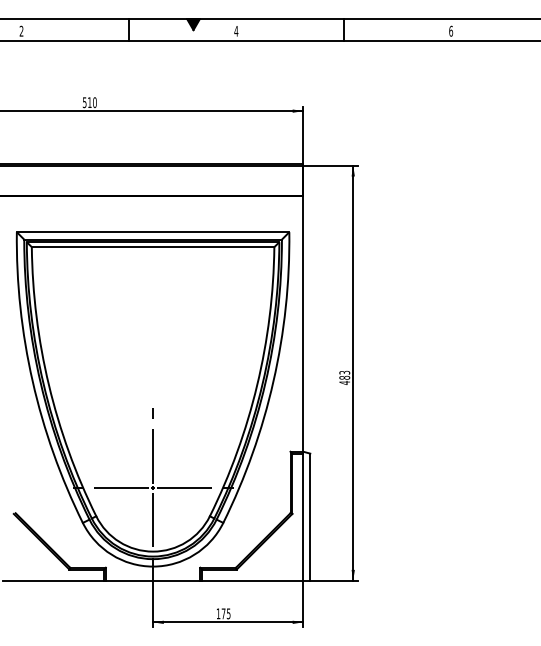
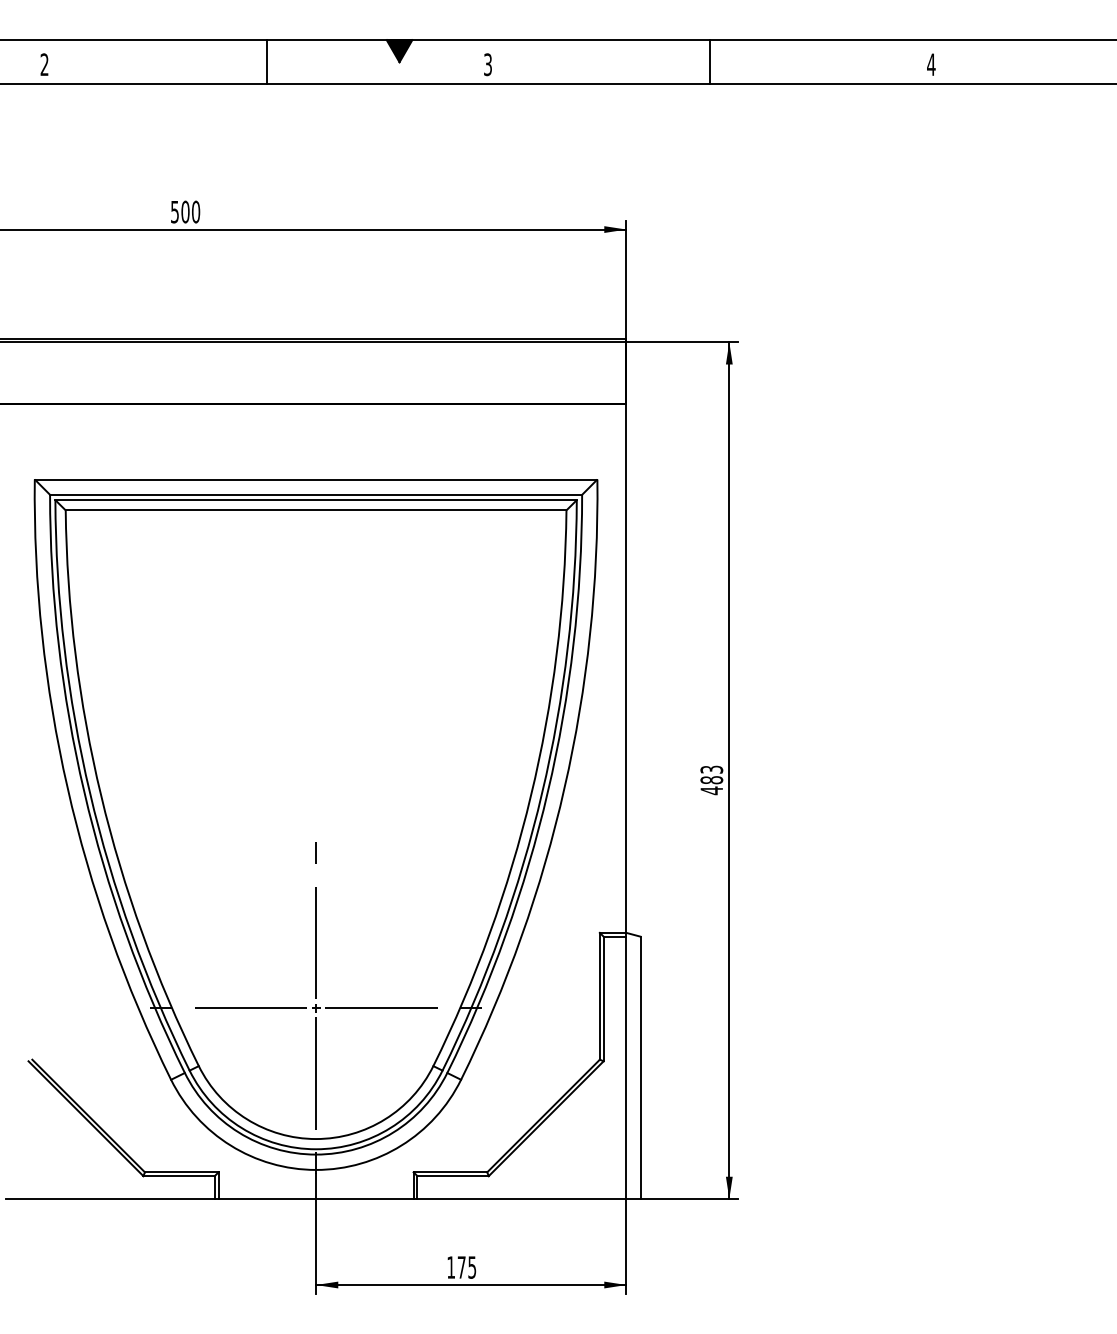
text: (236, 30) -> (488, 63), 4 -> 3
text: (451, 30) -> (932, 63), 6 -> 4
text: (89, 102) -> (184, 211), 510 -> 500

